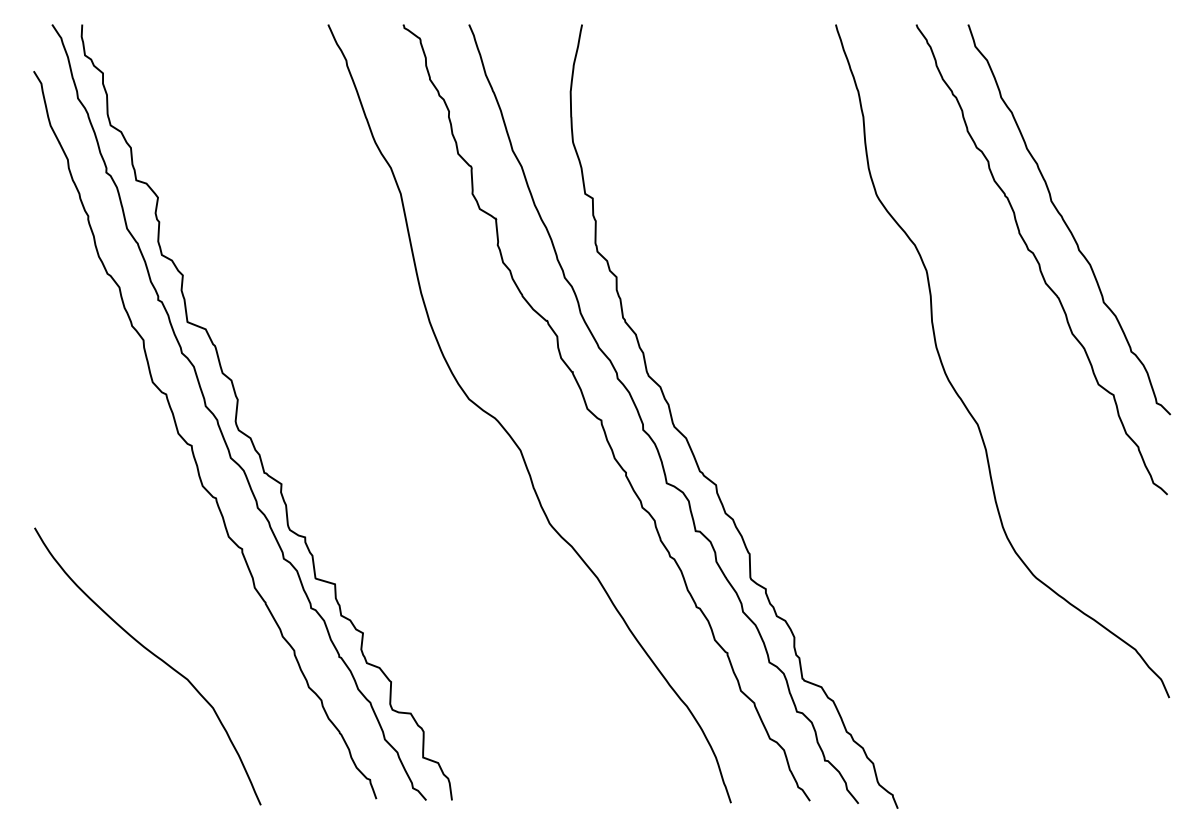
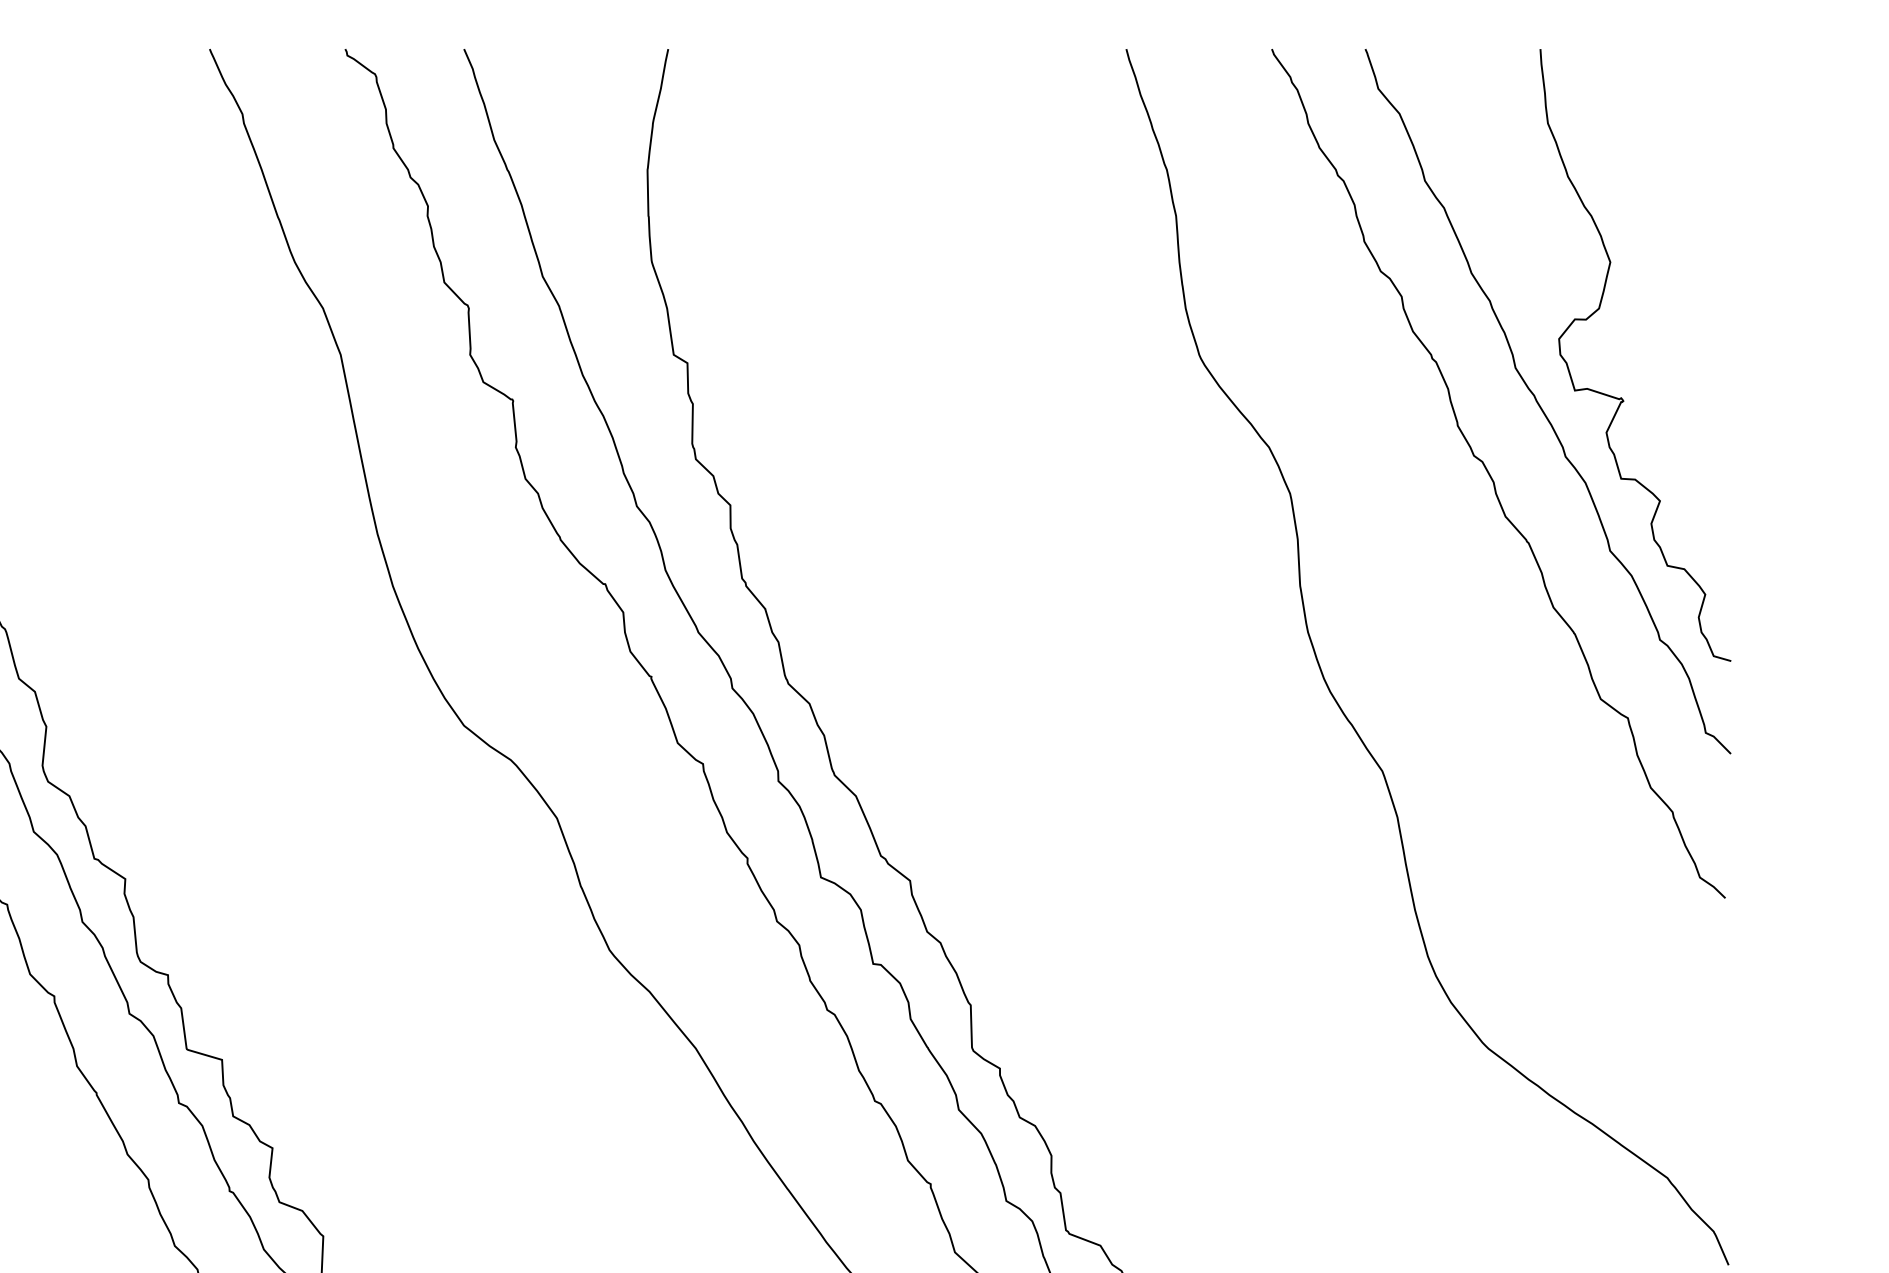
curve: (1110, 217) -> (1622, 397), added

